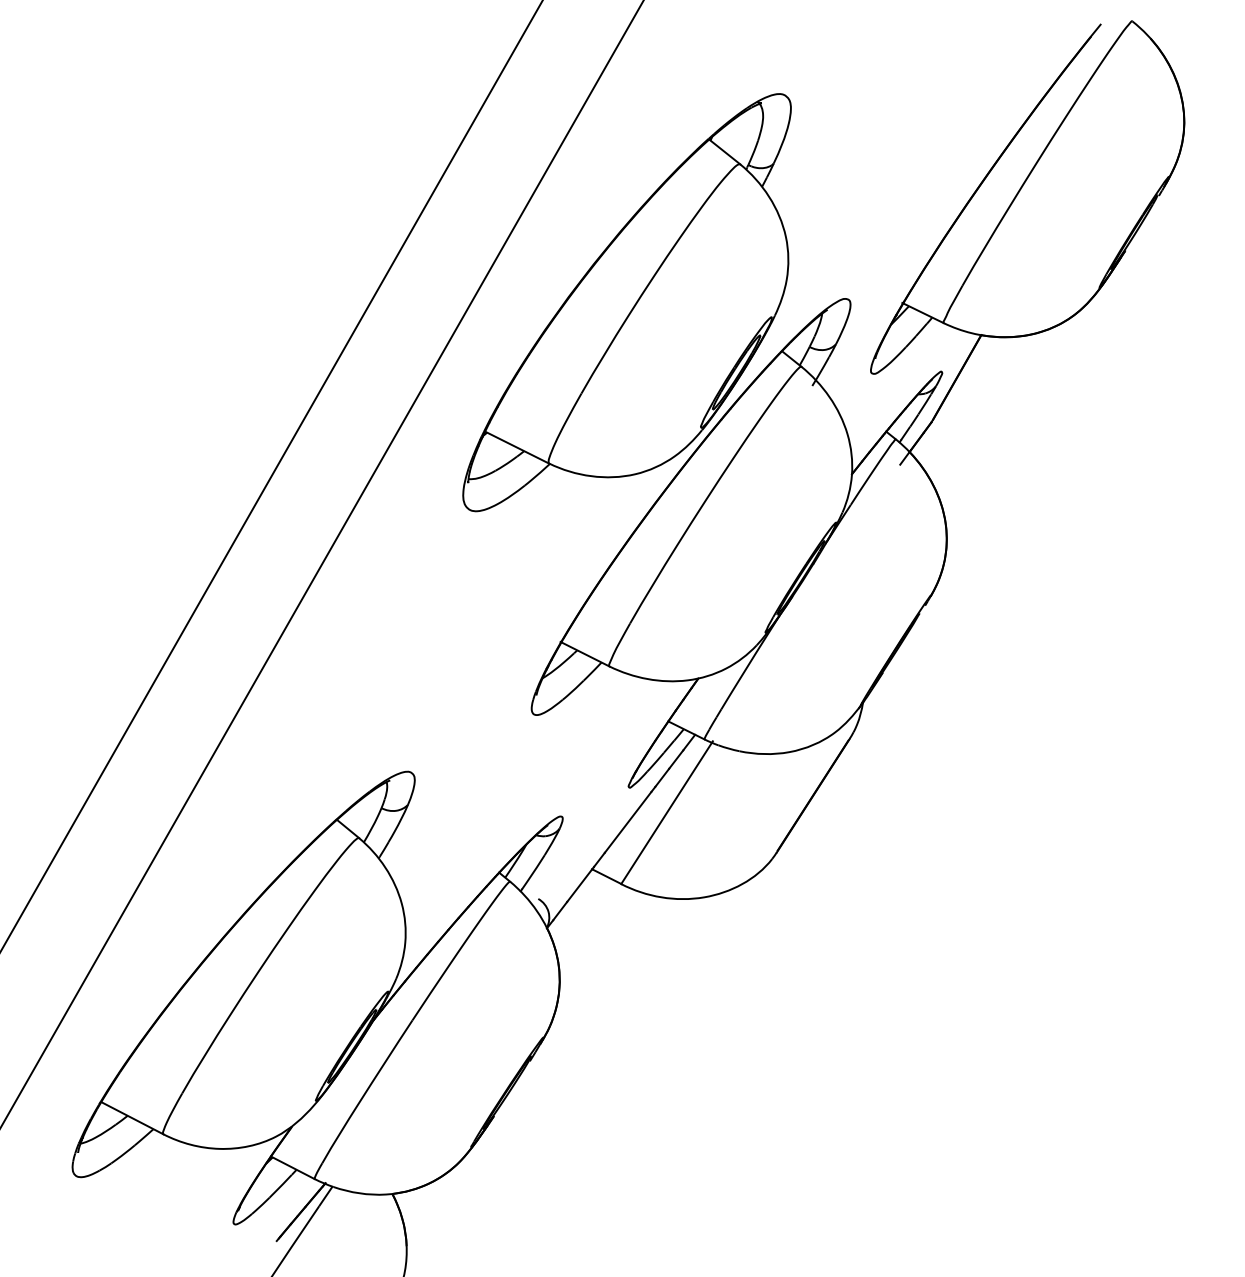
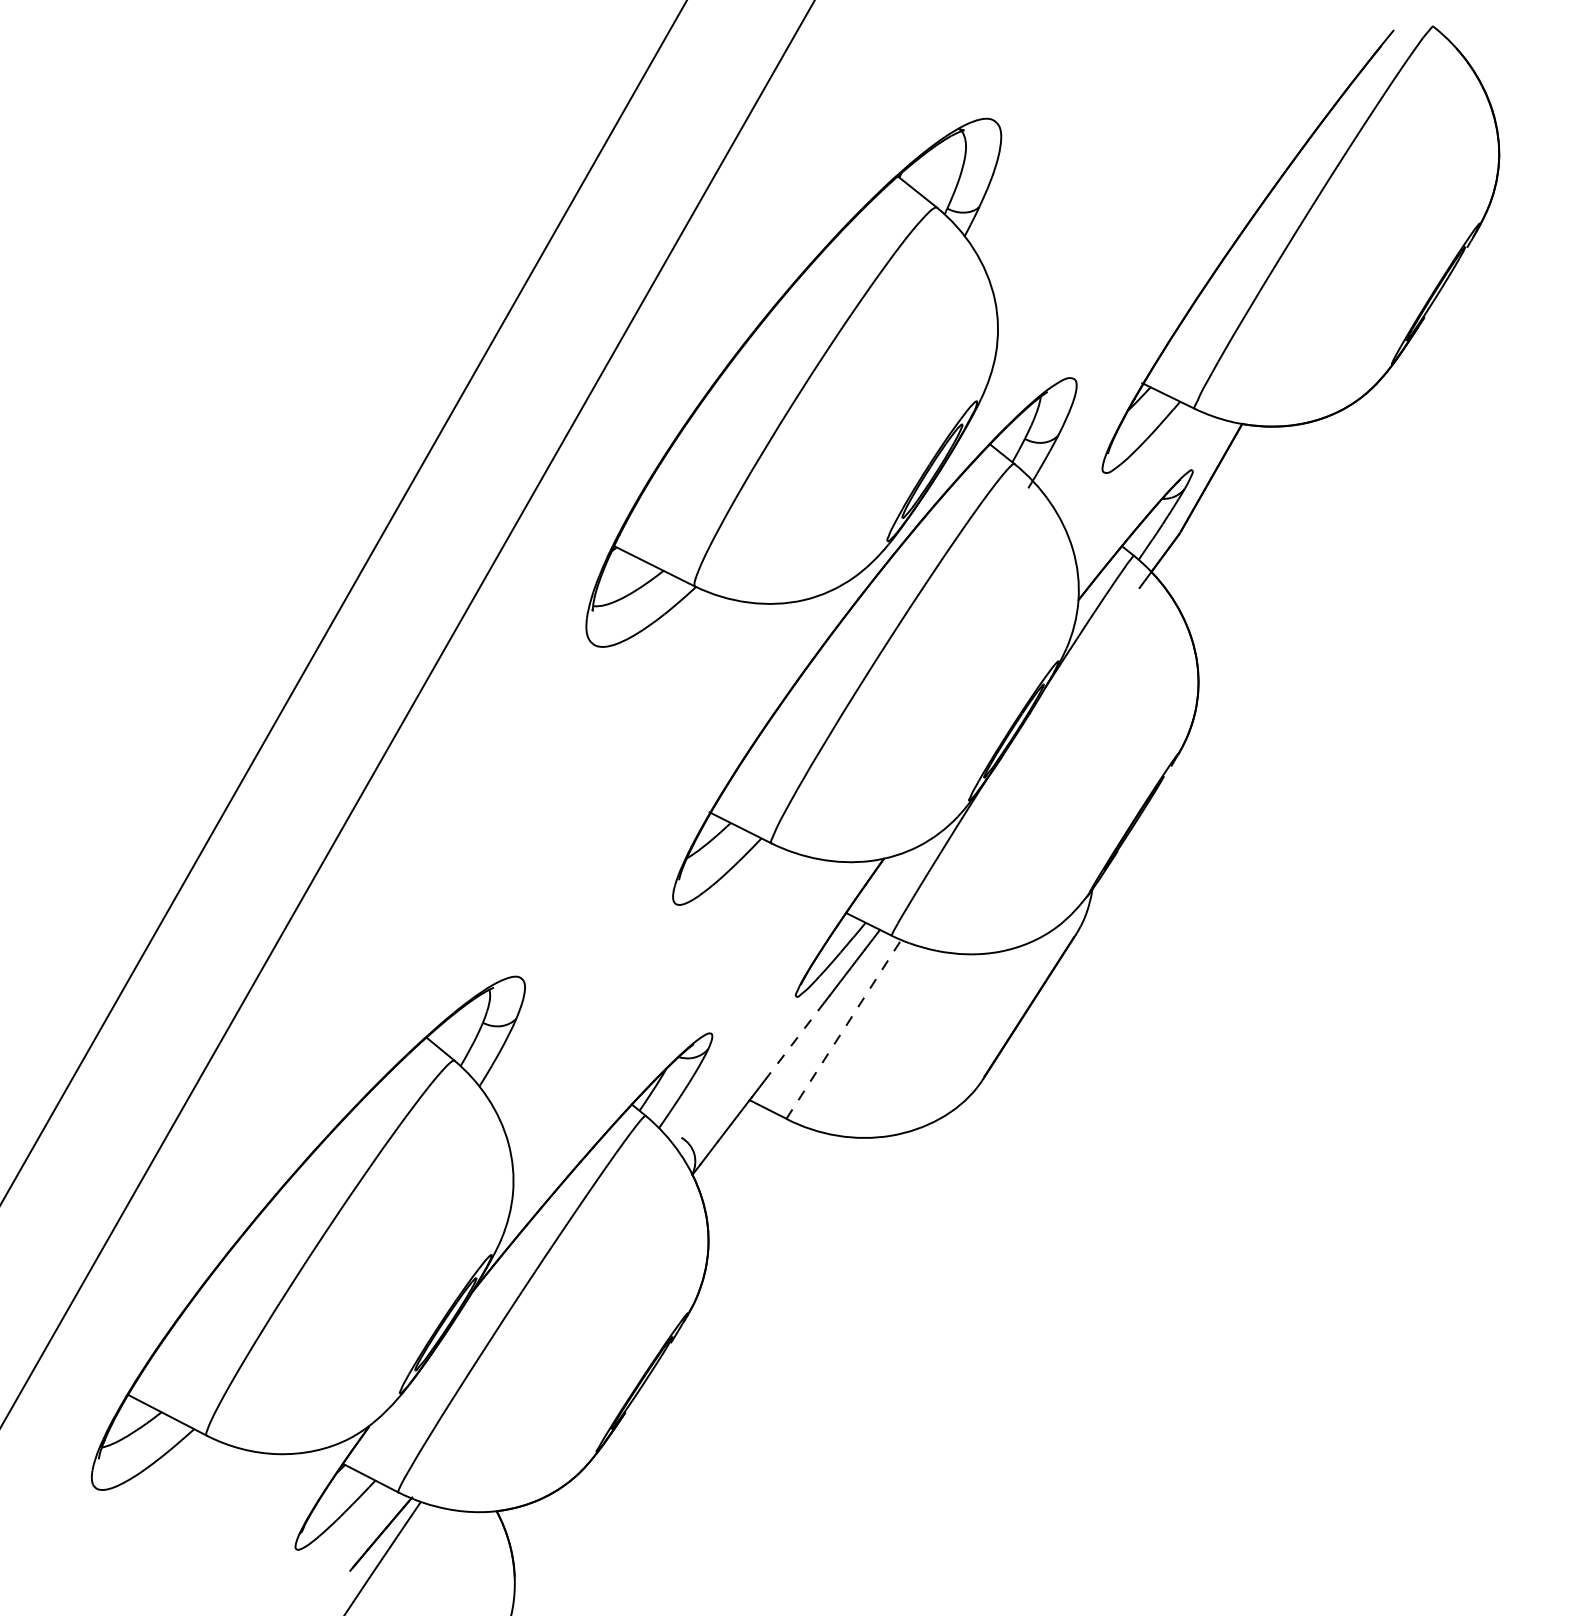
line: (667, 812) -> (844, 1028), solid -> dashed
line: (628, 822) -> (795, 1040), solid -> dashed

